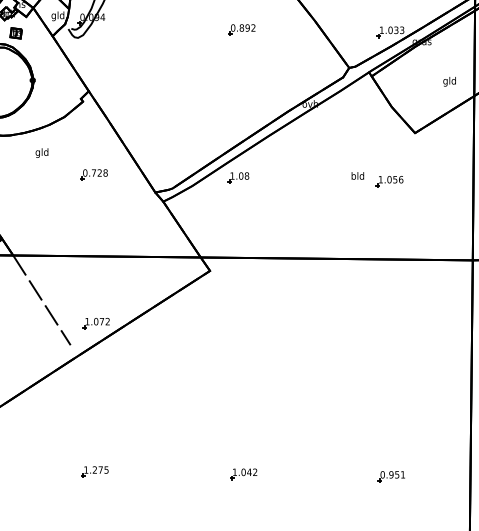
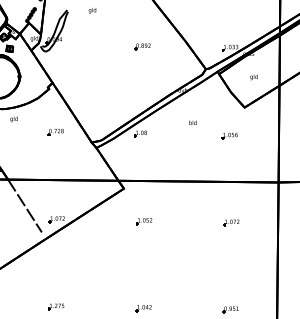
text: (448, 82) -> (253, 77), moved
text: (41, 153) -> (13, 119), moved
text: (357, 175) -> (192, 122), moved
part: (244, 326) -> (144, 221), added
part: (392, 328) -> (231, 222), added

